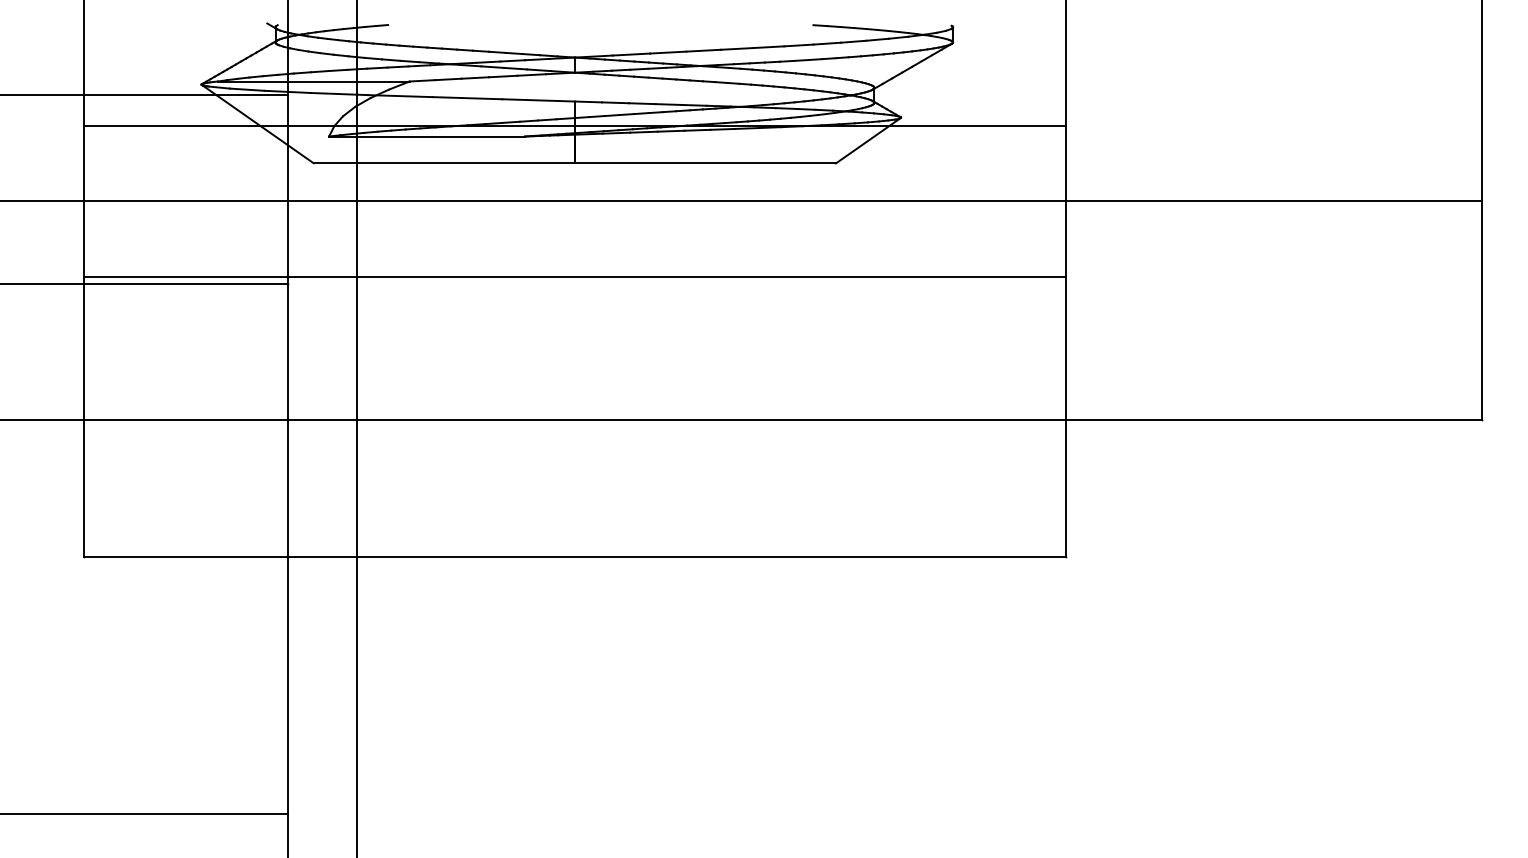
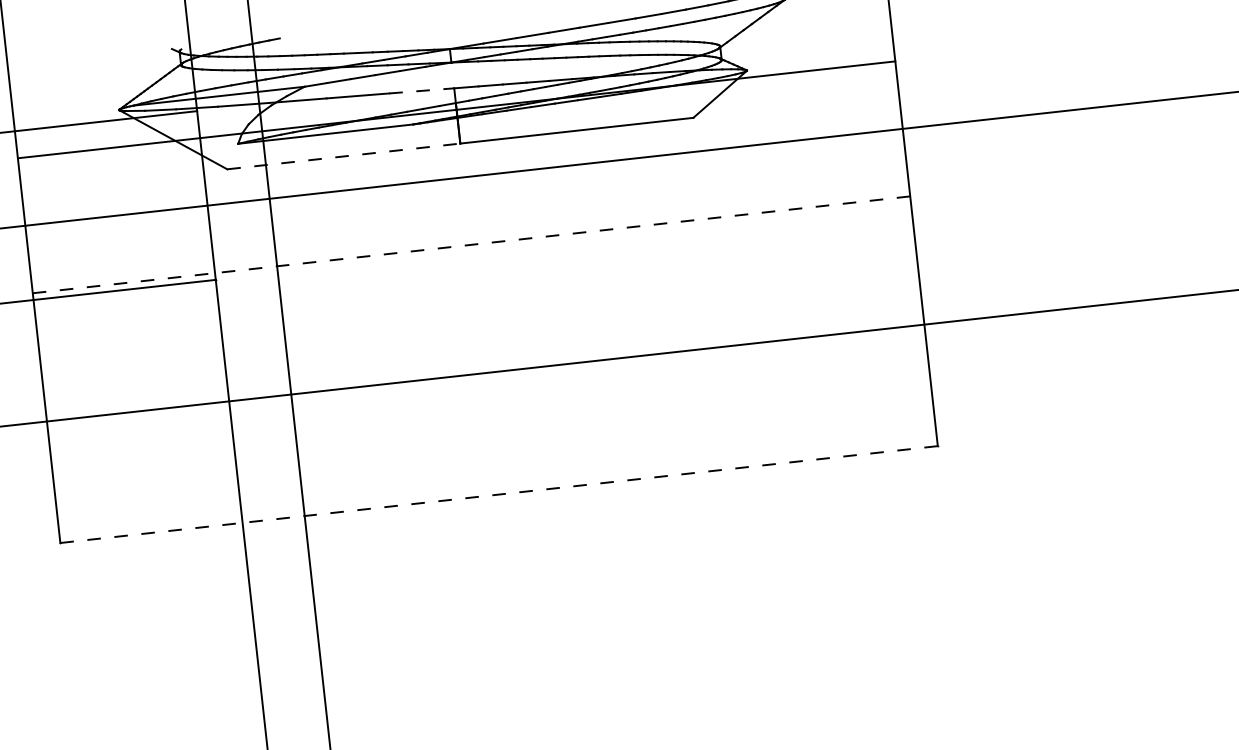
line: (539, 100) -> (422, 90), solid -> dashed
line: (444, 163) -> (343, 156), solid -> dashed
line: (574, 276) -> (471, 244), solid -> dashed
line: (575, 556) -> (499, 494), solid -> dashed

